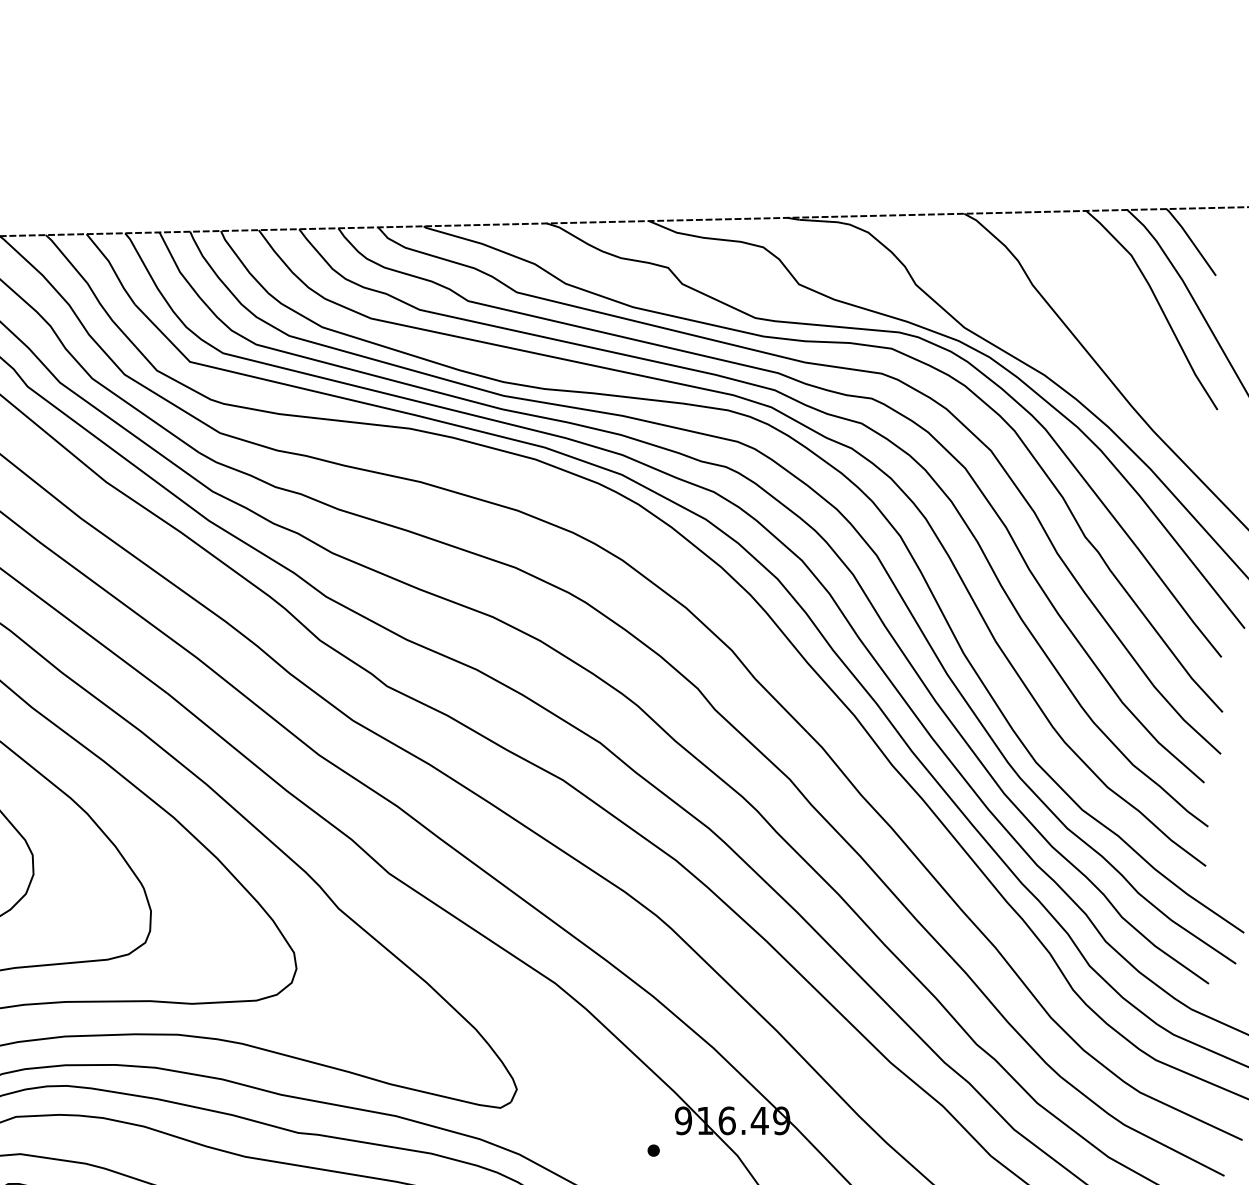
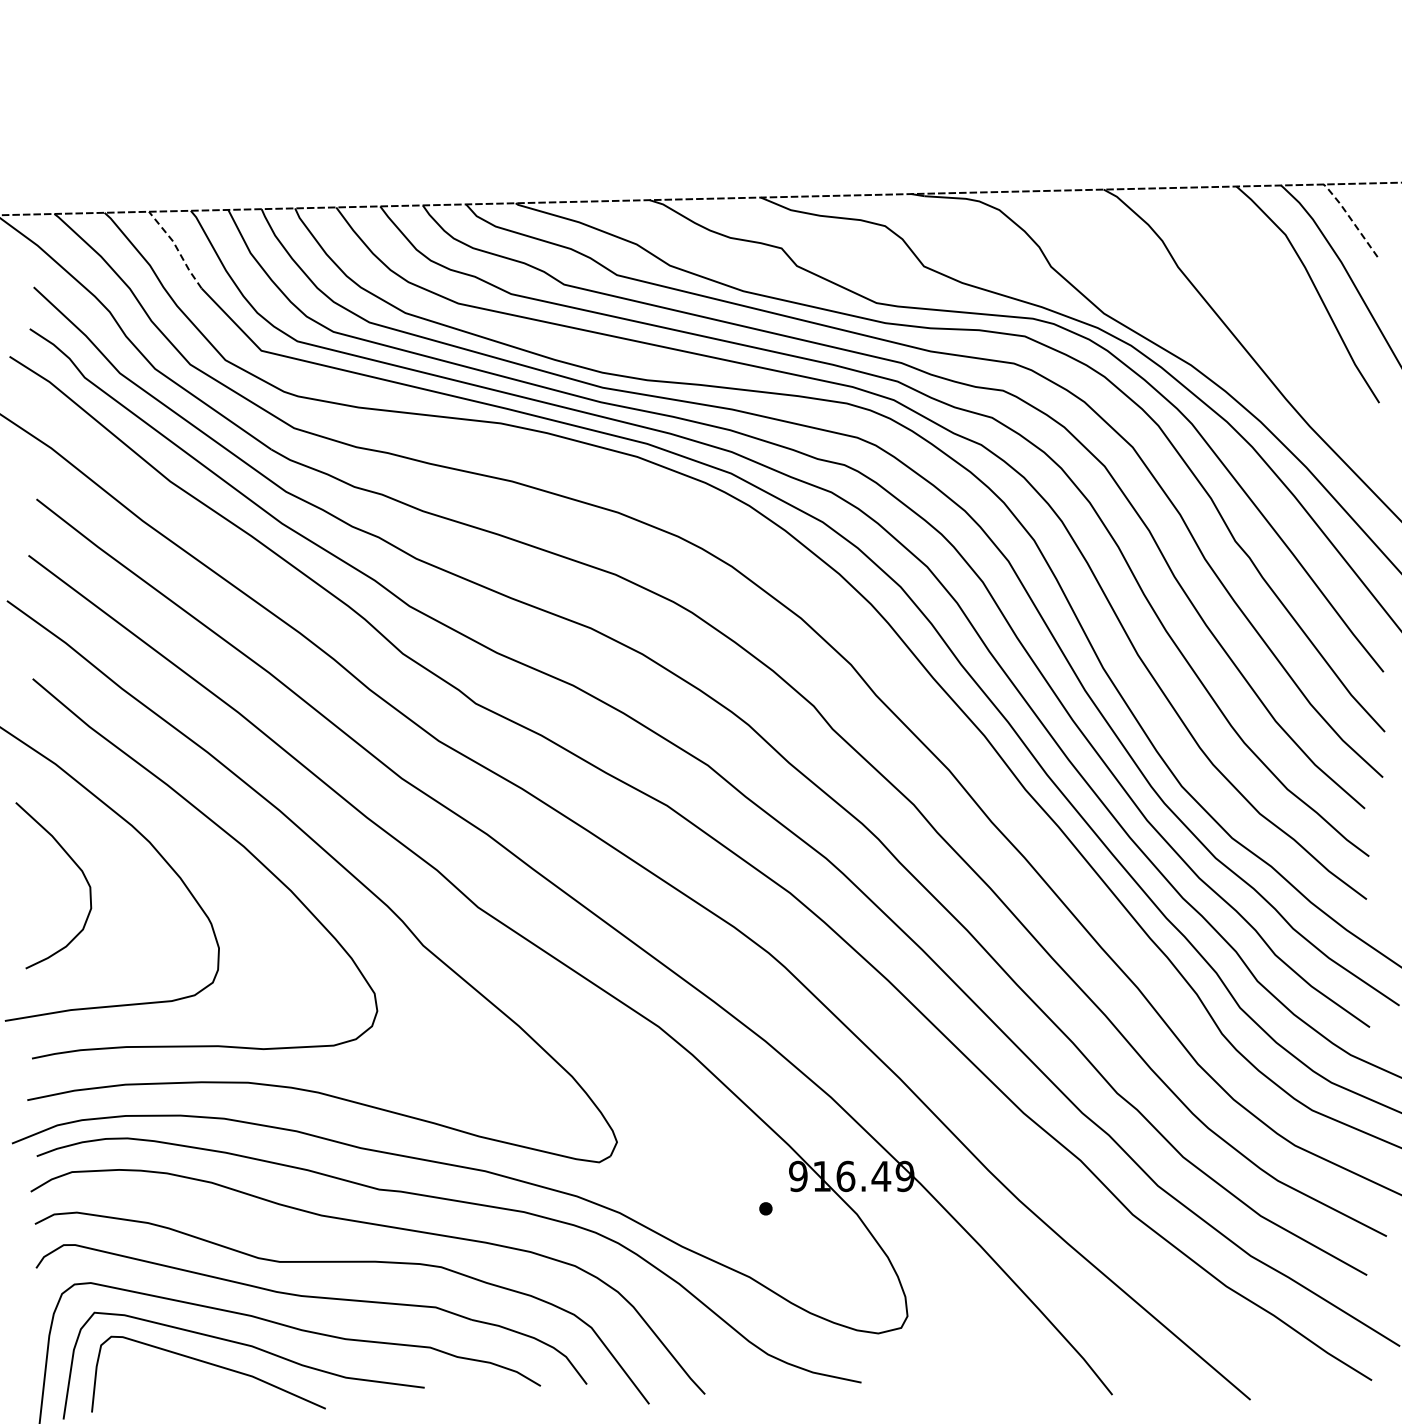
line: (1191, 240) -> (1350, 218), solid -> dashed
line: (111, 267) -> (176, 248), solid -> dashed

